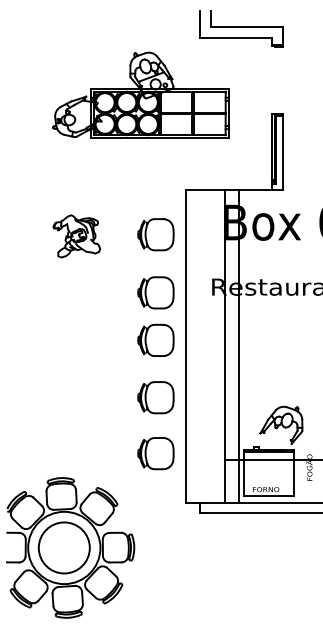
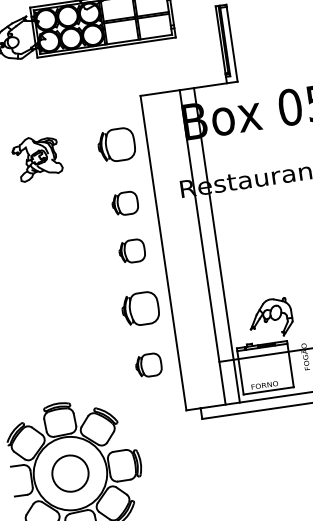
part: (155, 292) -> (124, 203), size x0.7
part: (155, 339) -> (131, 250), size x0.7
part: (155, 453) -> (148, 365), size x0.7
circle: (63, 547) -> (69, 473), size x0.7

